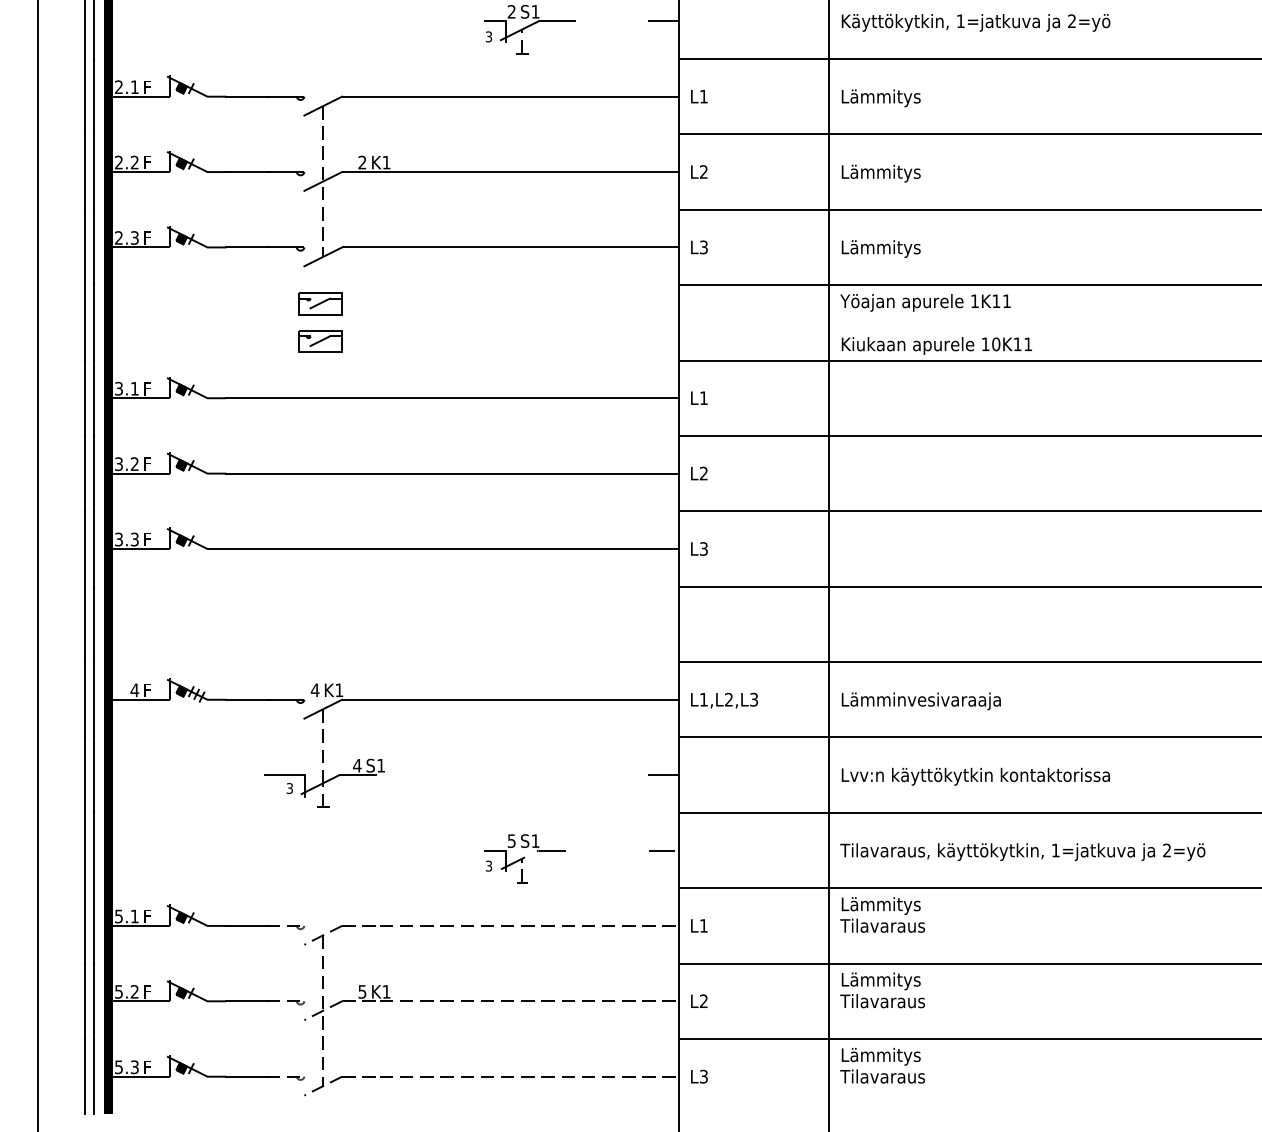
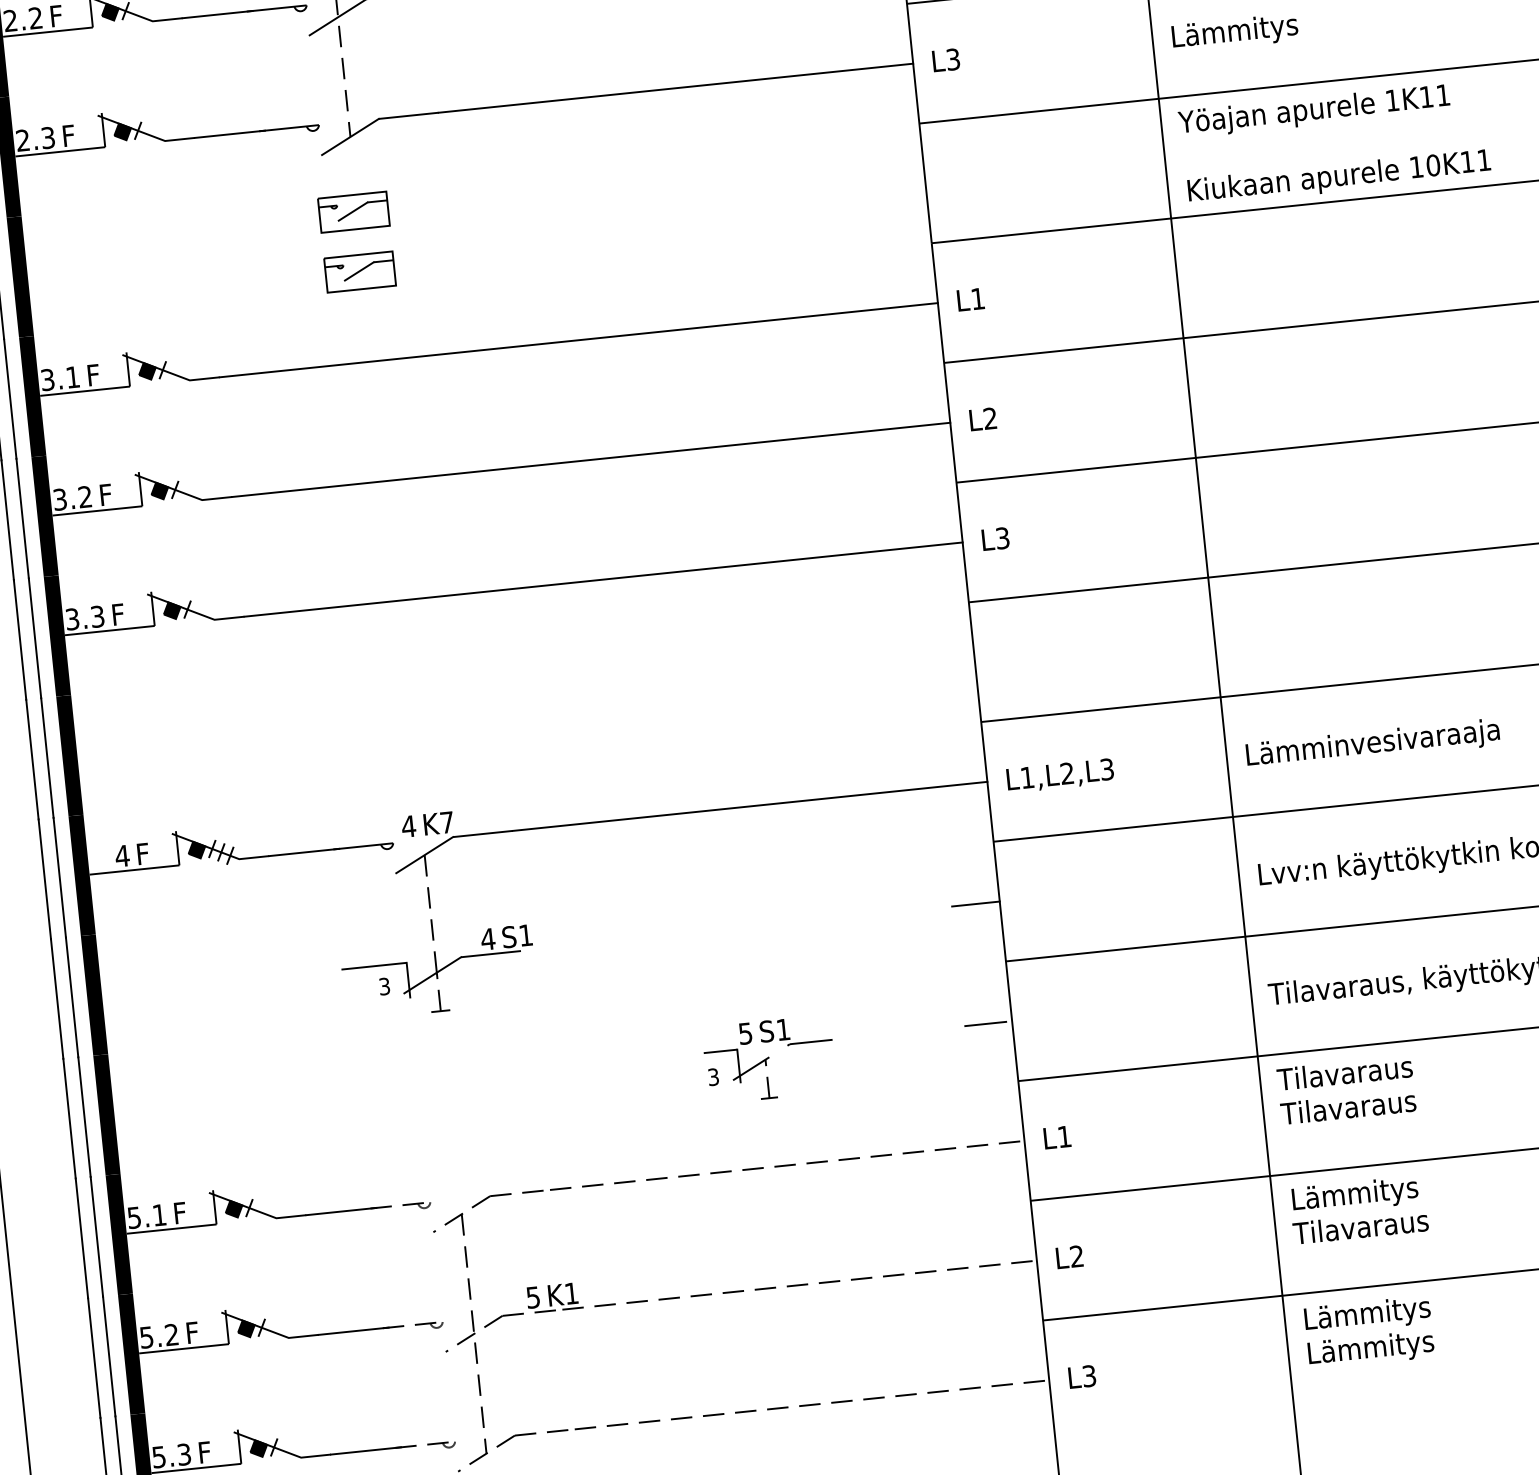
text: (339, 689) -> (447, 821), K1 -> K7
text: (882, 905) -> (1344, 1075), Lämmitys -> Tilavaraus
text: (882, 1078) -> (1373, 1349), Tilavaraus -> Lämmitys

